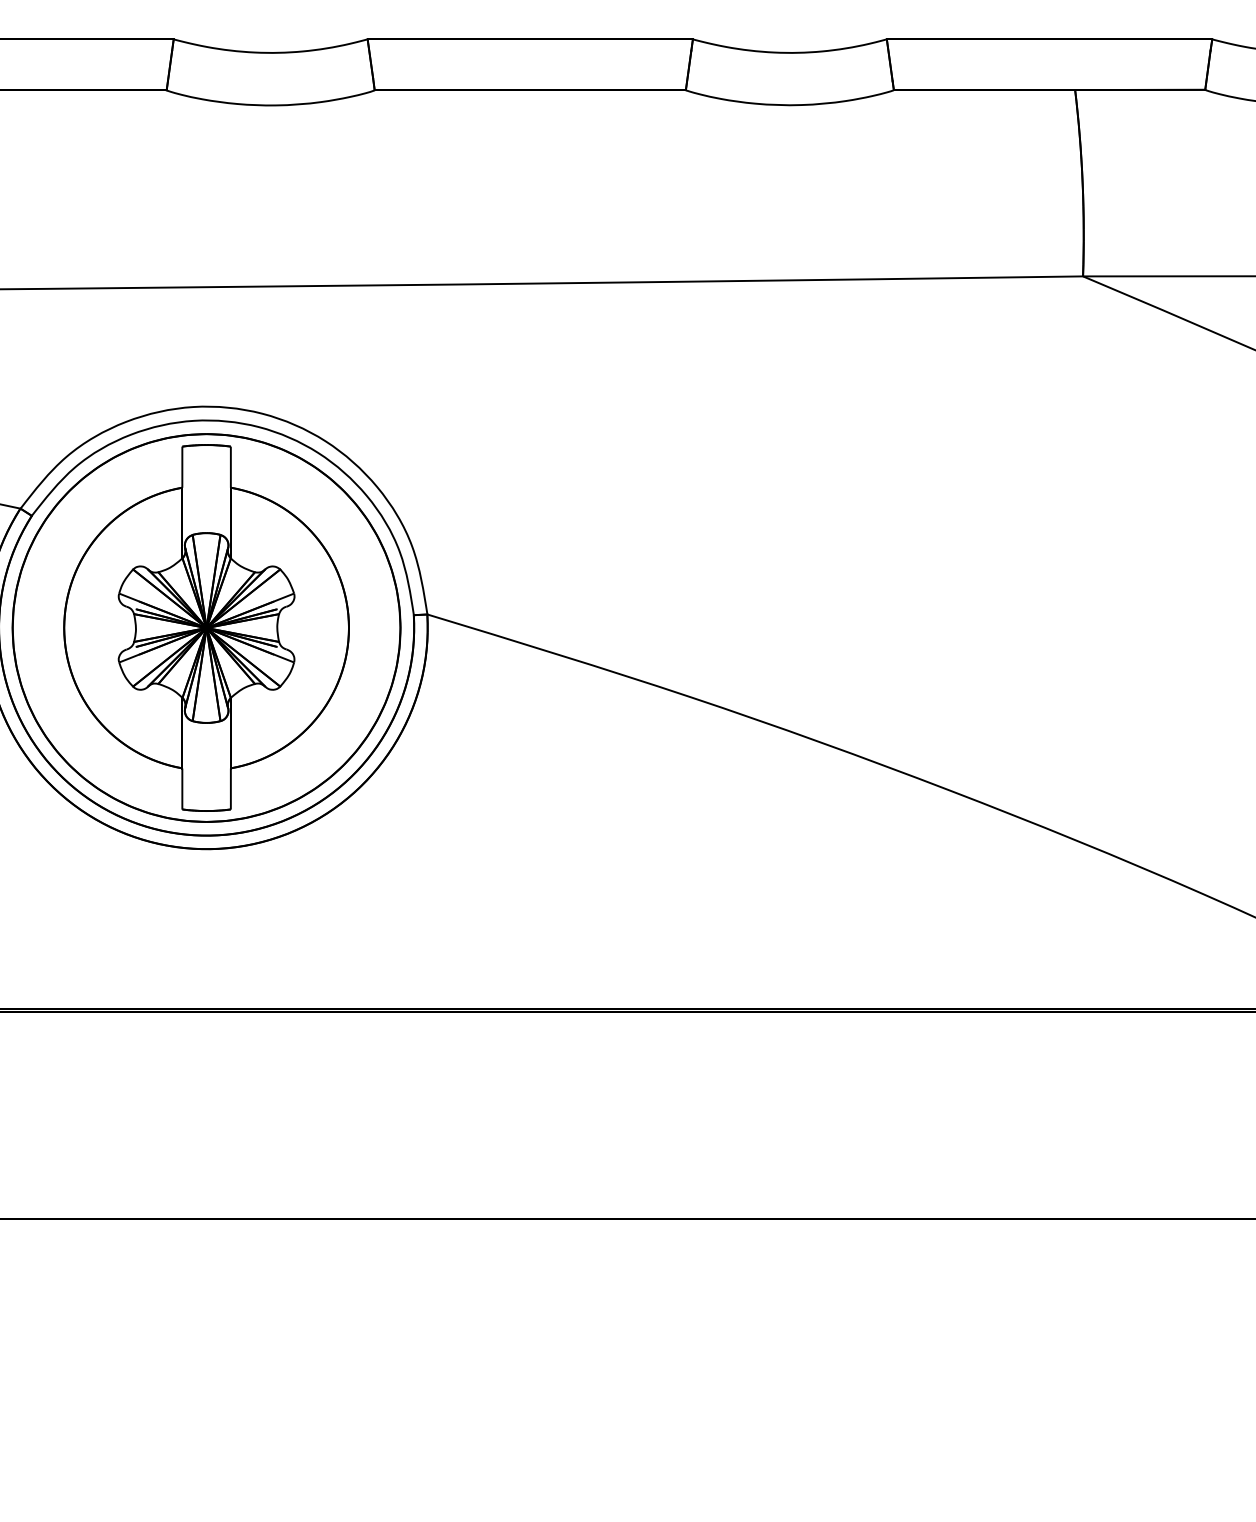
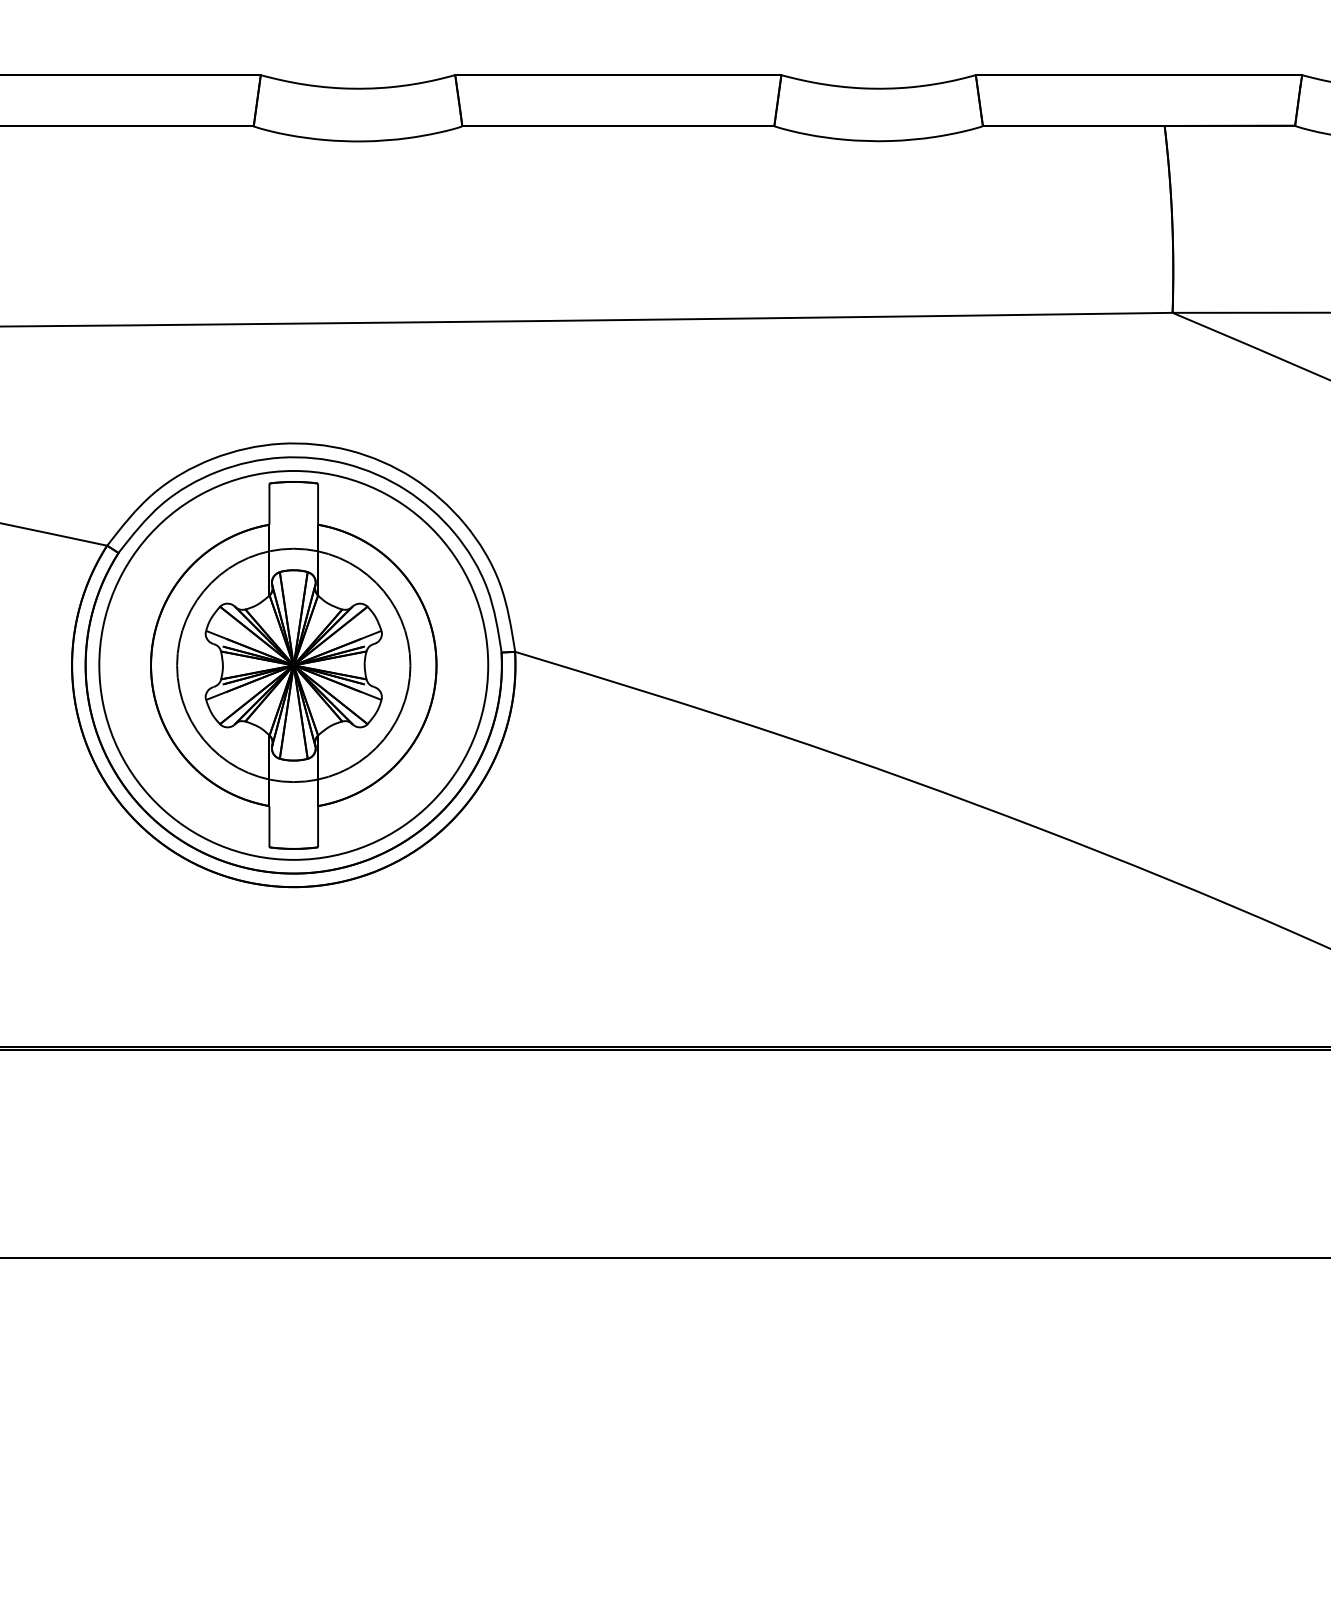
circle: (206, 627) -> (293, 664), size x0.6

